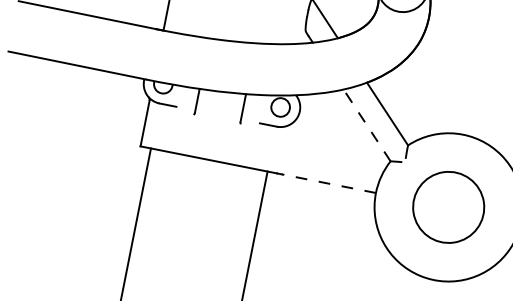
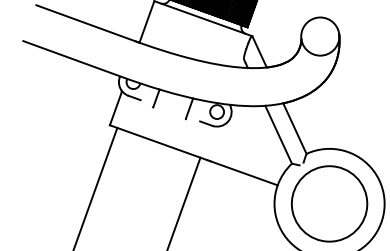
line: (366, 125) -> (278, 134), dashed -> solid
line: (329, 183) -> (244, 173), dashed -> solid
circle: (448, 206) -> (329, 203), size x1.43

